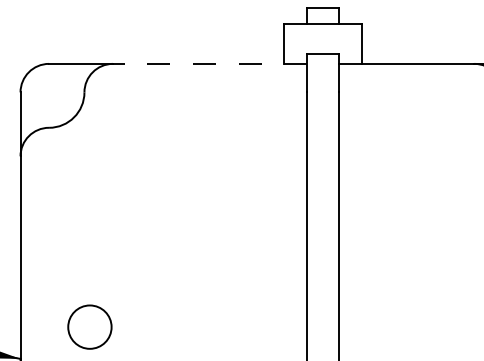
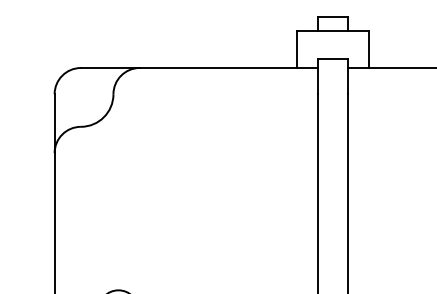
line: (209, 63) -> (228, 67), dashed -> solid

